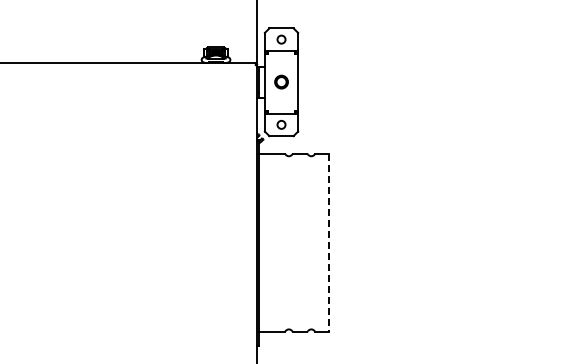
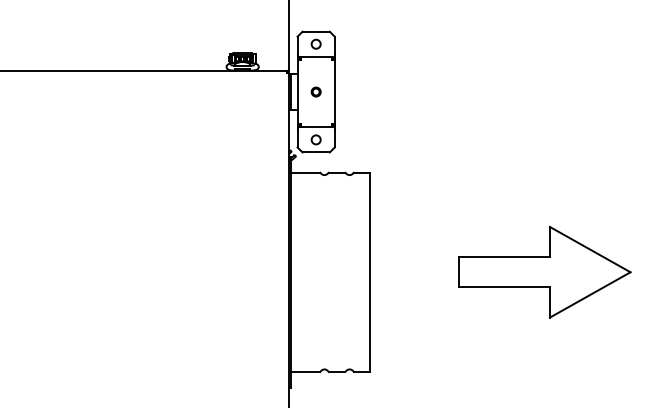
part: (281, 82) -> (316, 92), size x0.62
line: (329, 242) -> (370, 271), dashed -> solid
part: (485, 242) -> (545, 271), added

